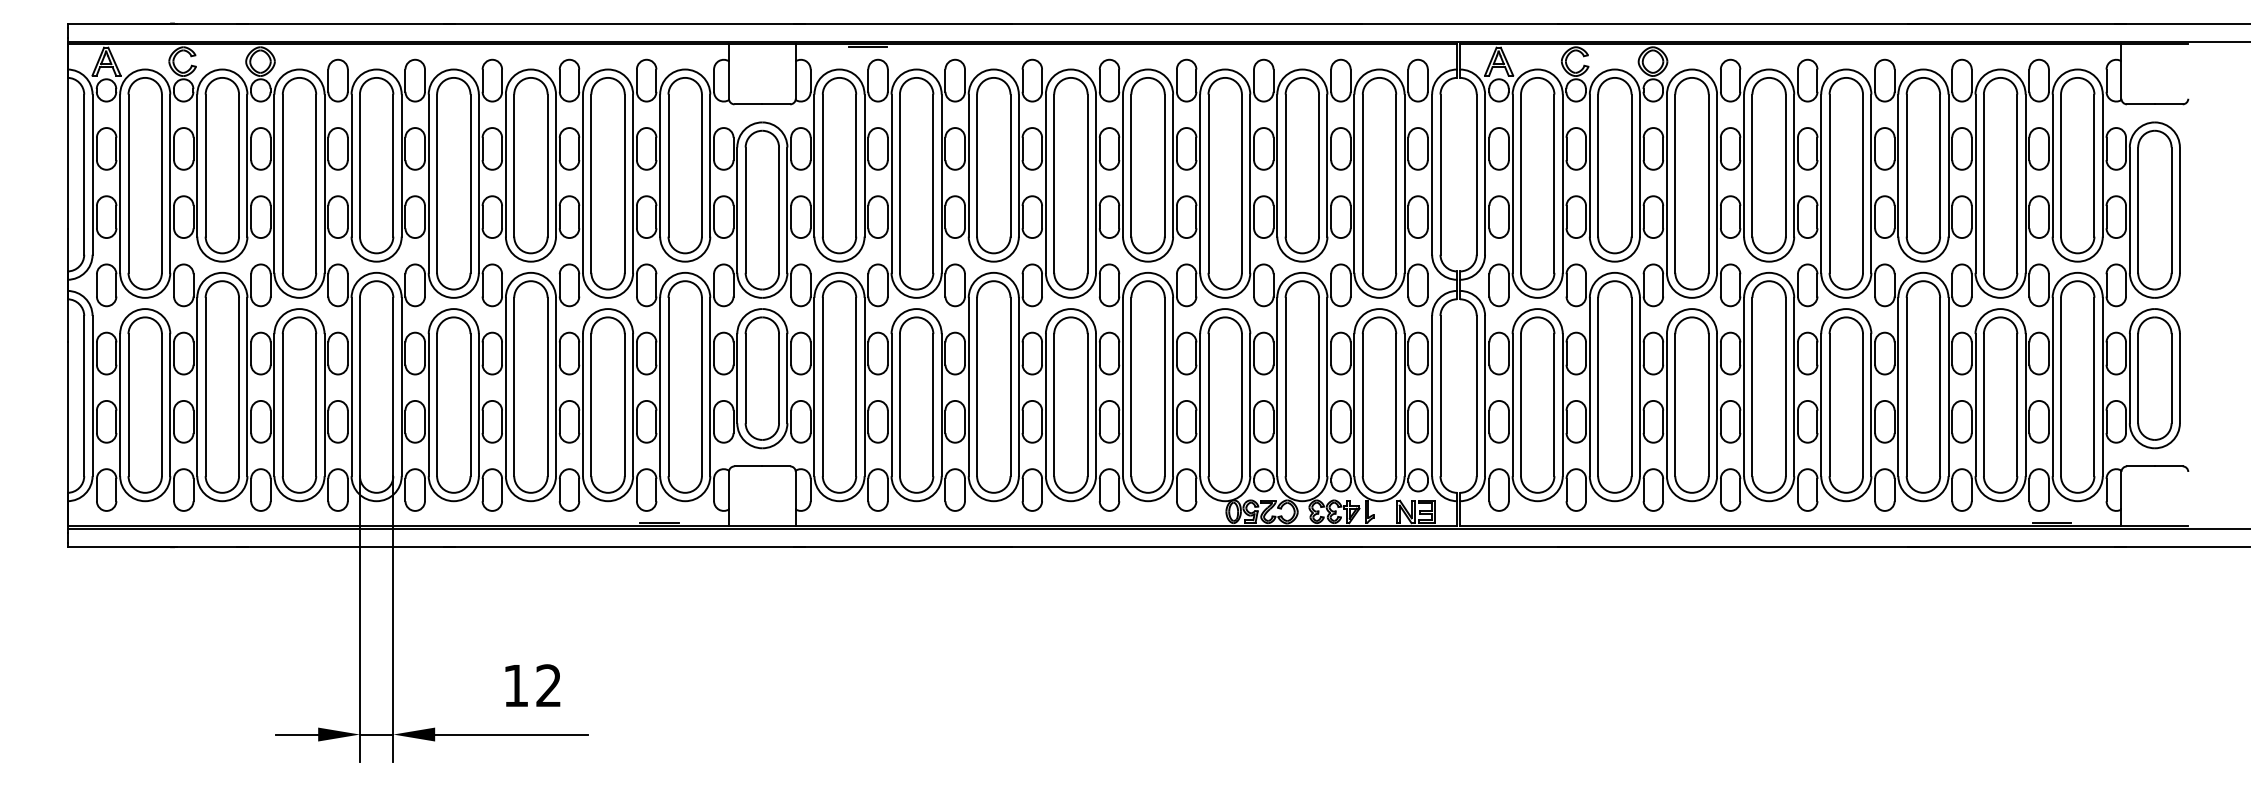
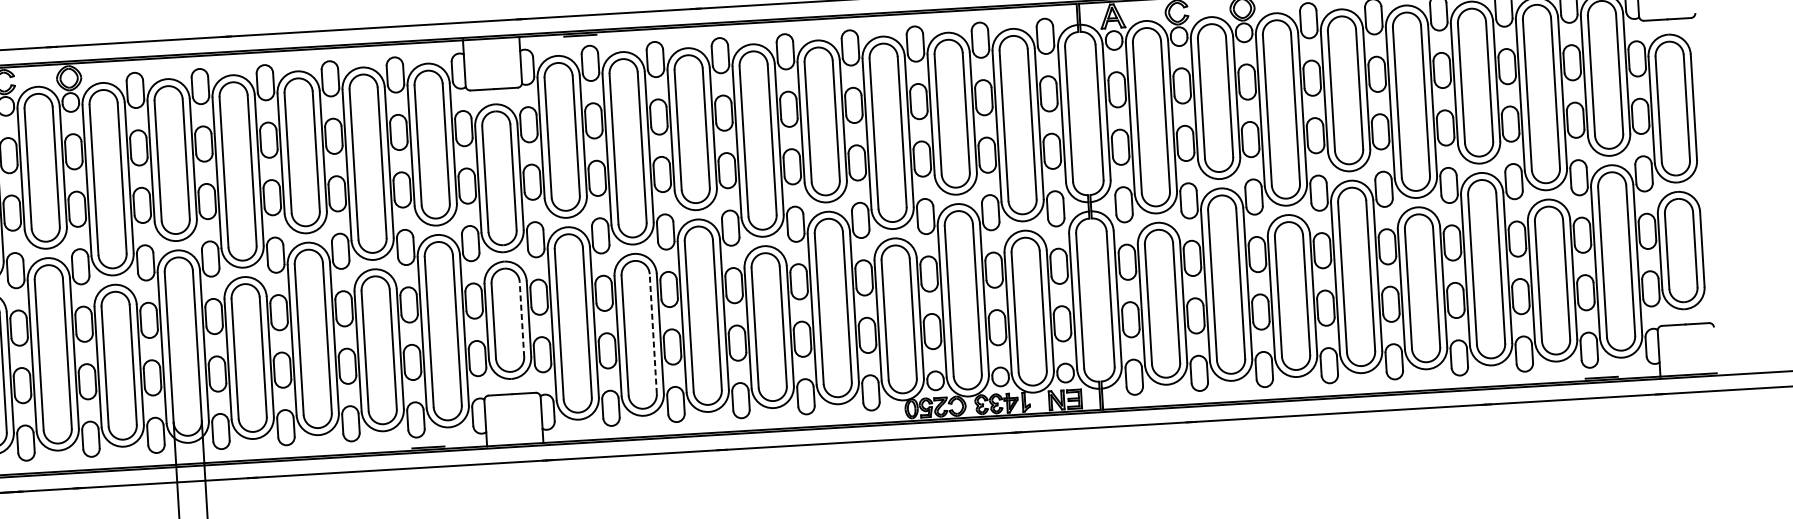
line: (779, 378) -> (522, 319), solid -> dashed
line: (933, 404) -> (653, 333), solid -> dashed

